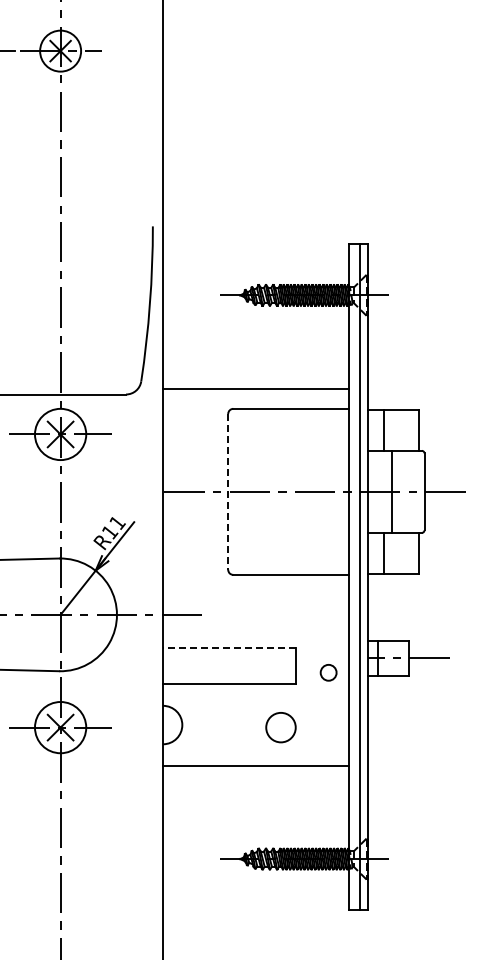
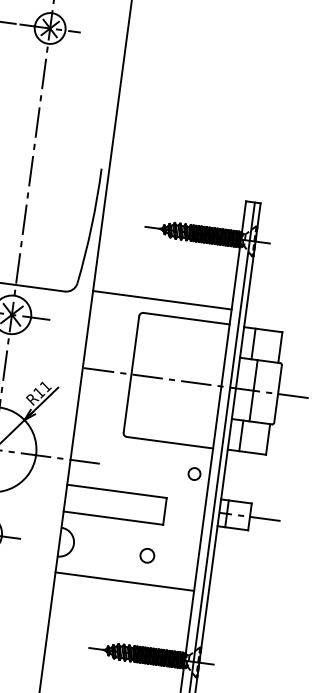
line: (228, 491) -> (131, 374), dashed -> solid
line: (229, 648) -> (116, 491), dashed -> solid
circle: (328, 672) -> (194, 473), moved
circle: (280, 727) -> (147, 555), size x0.62

